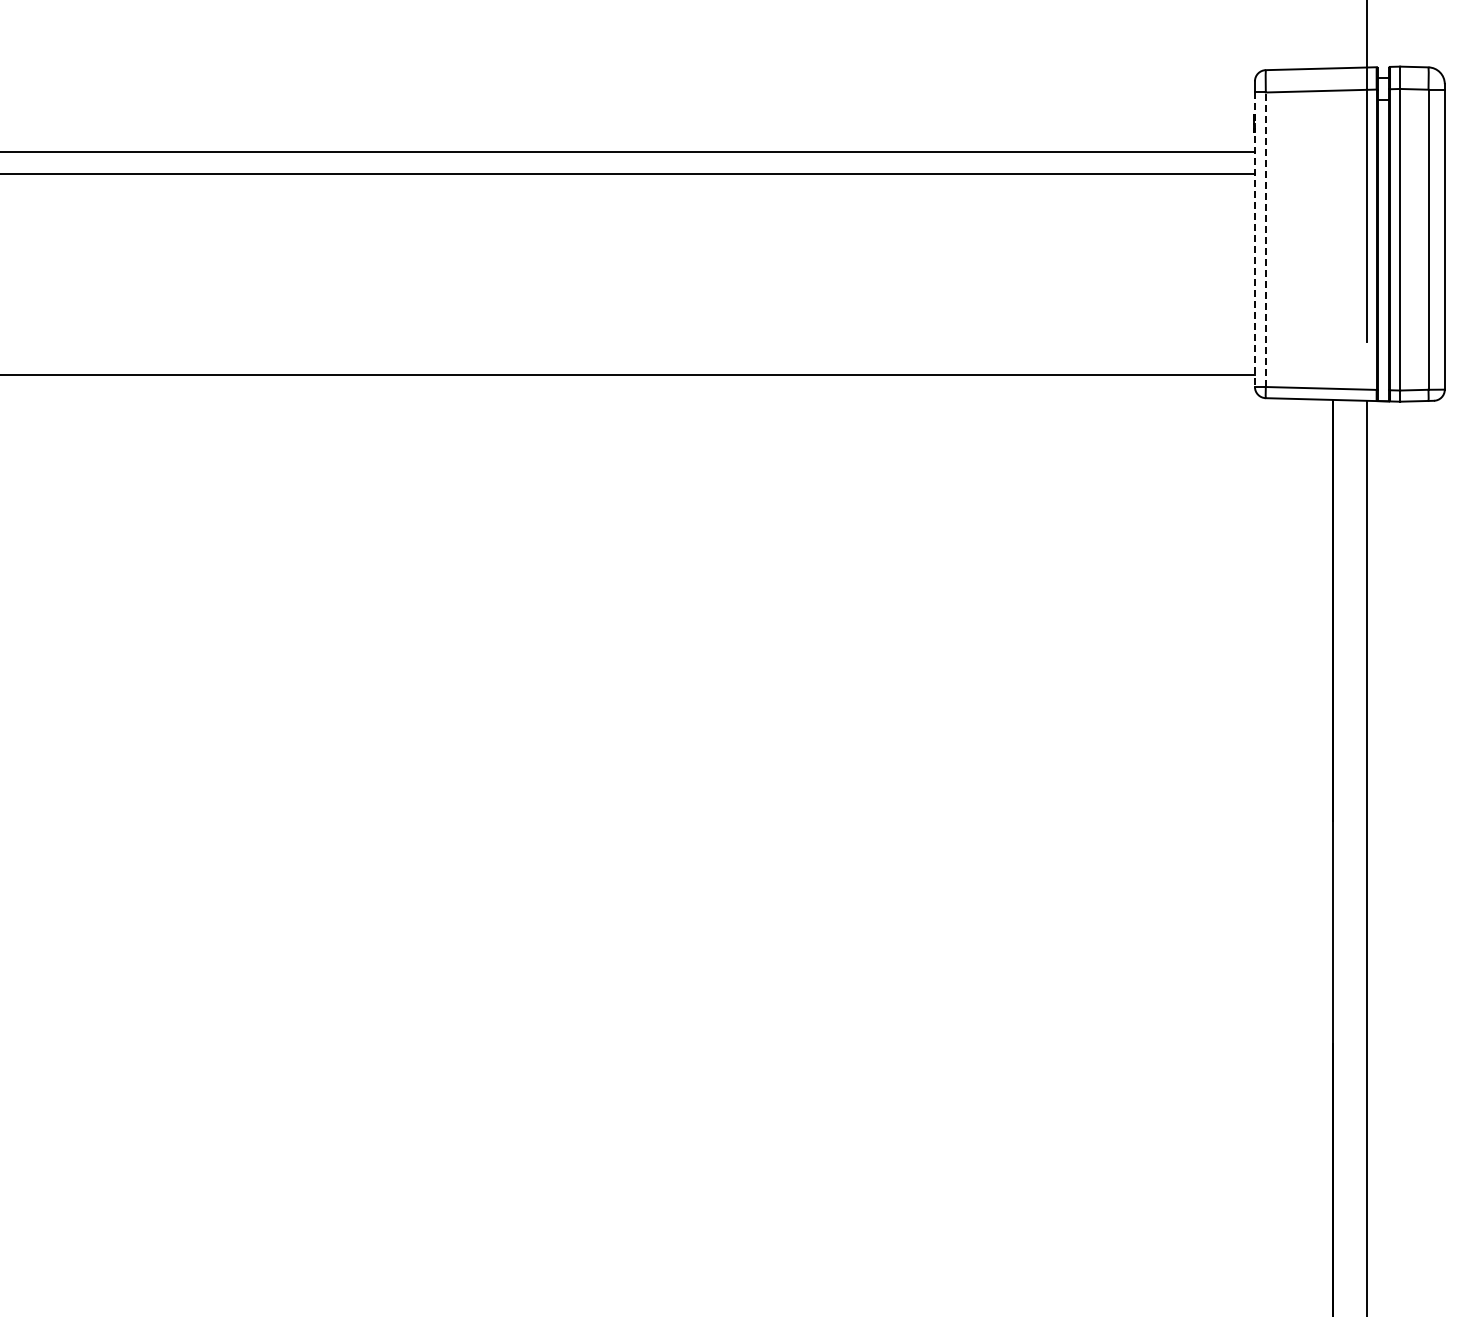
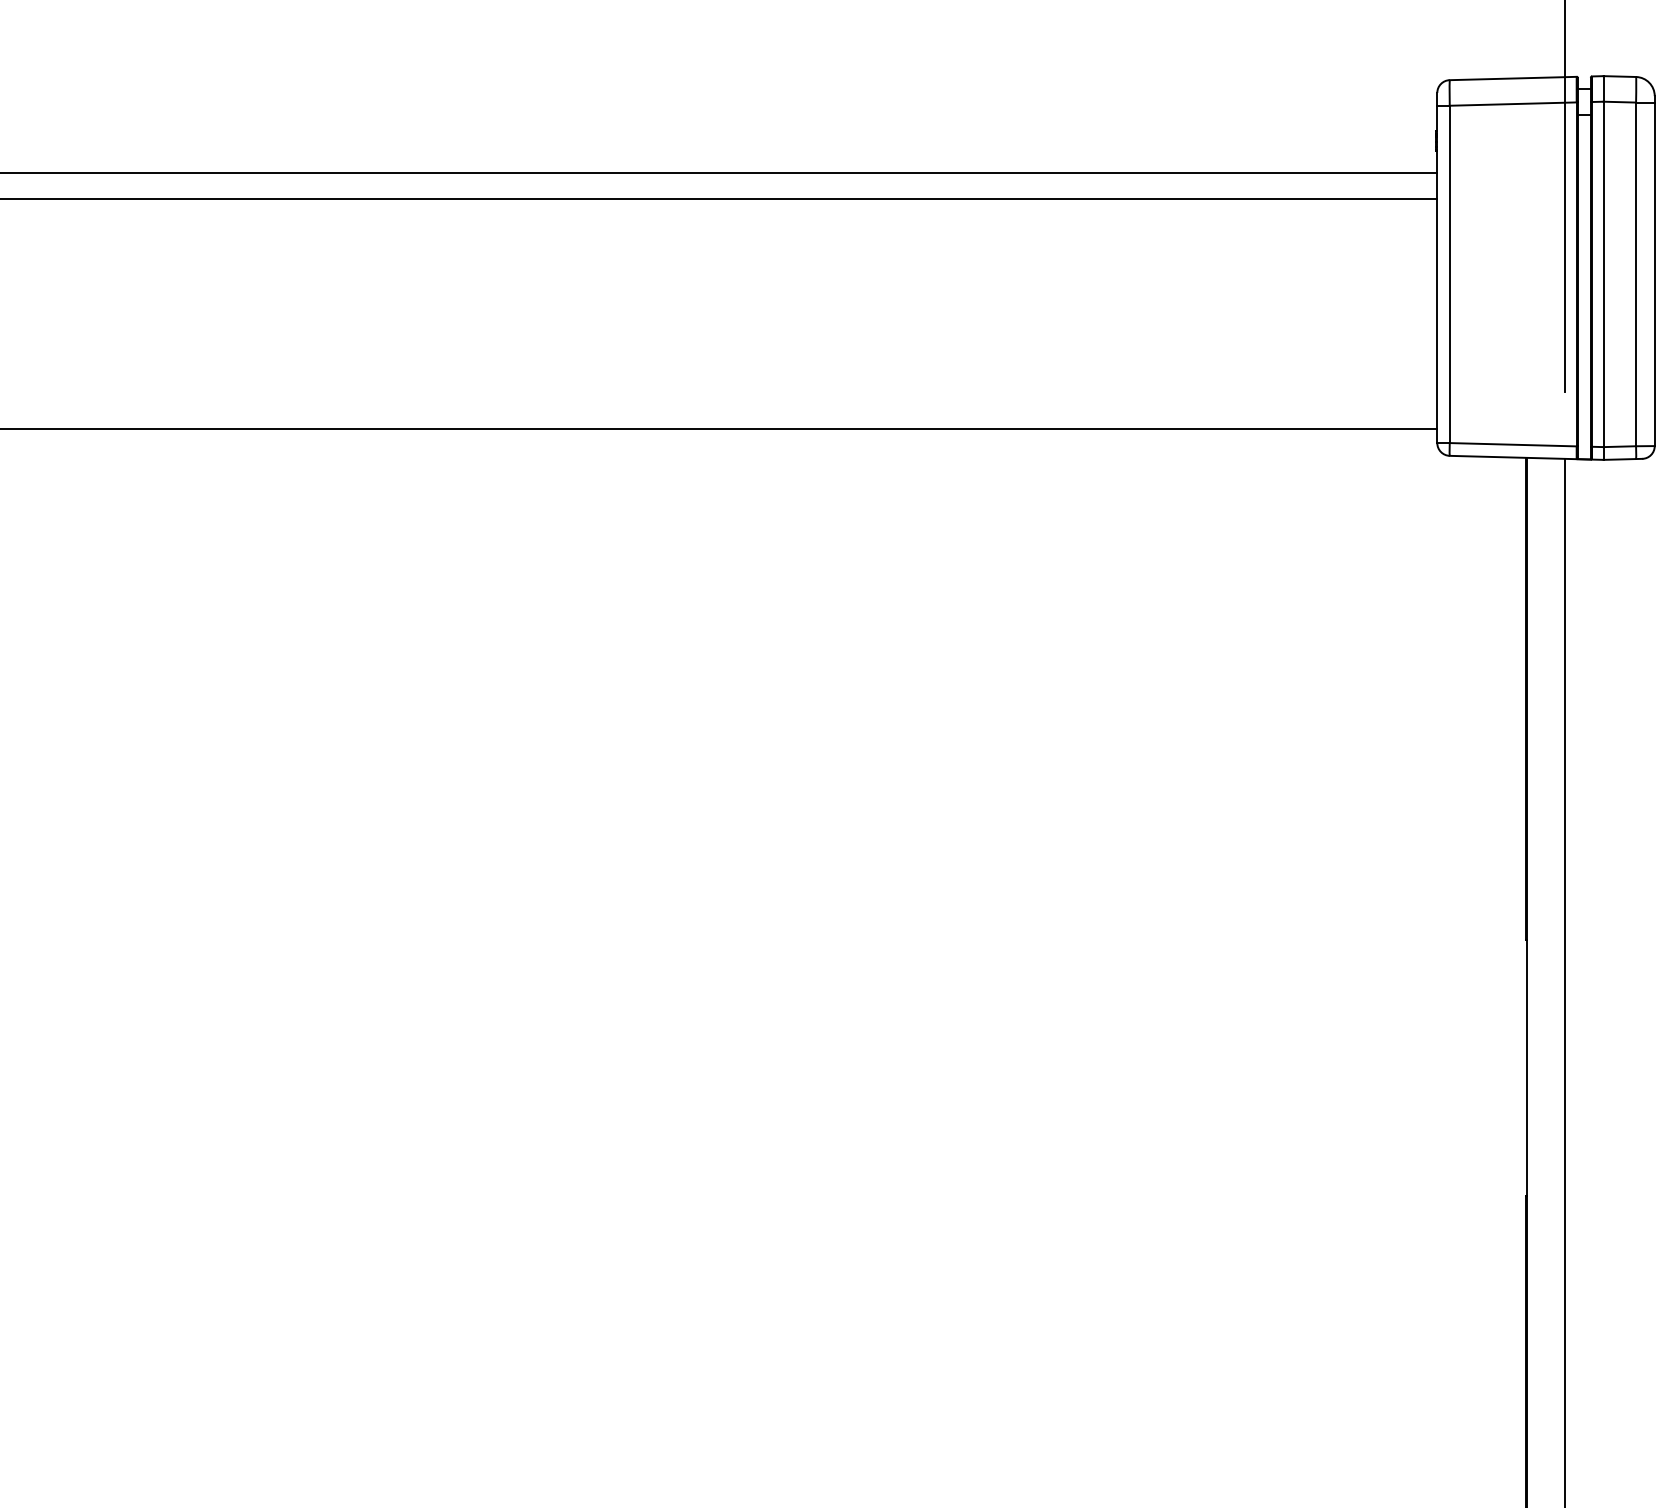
line: (1265, 239) -> (1449, 274), dashed -> solid
line: (1254, 240) -> (1436, 275), dashed -> solid

